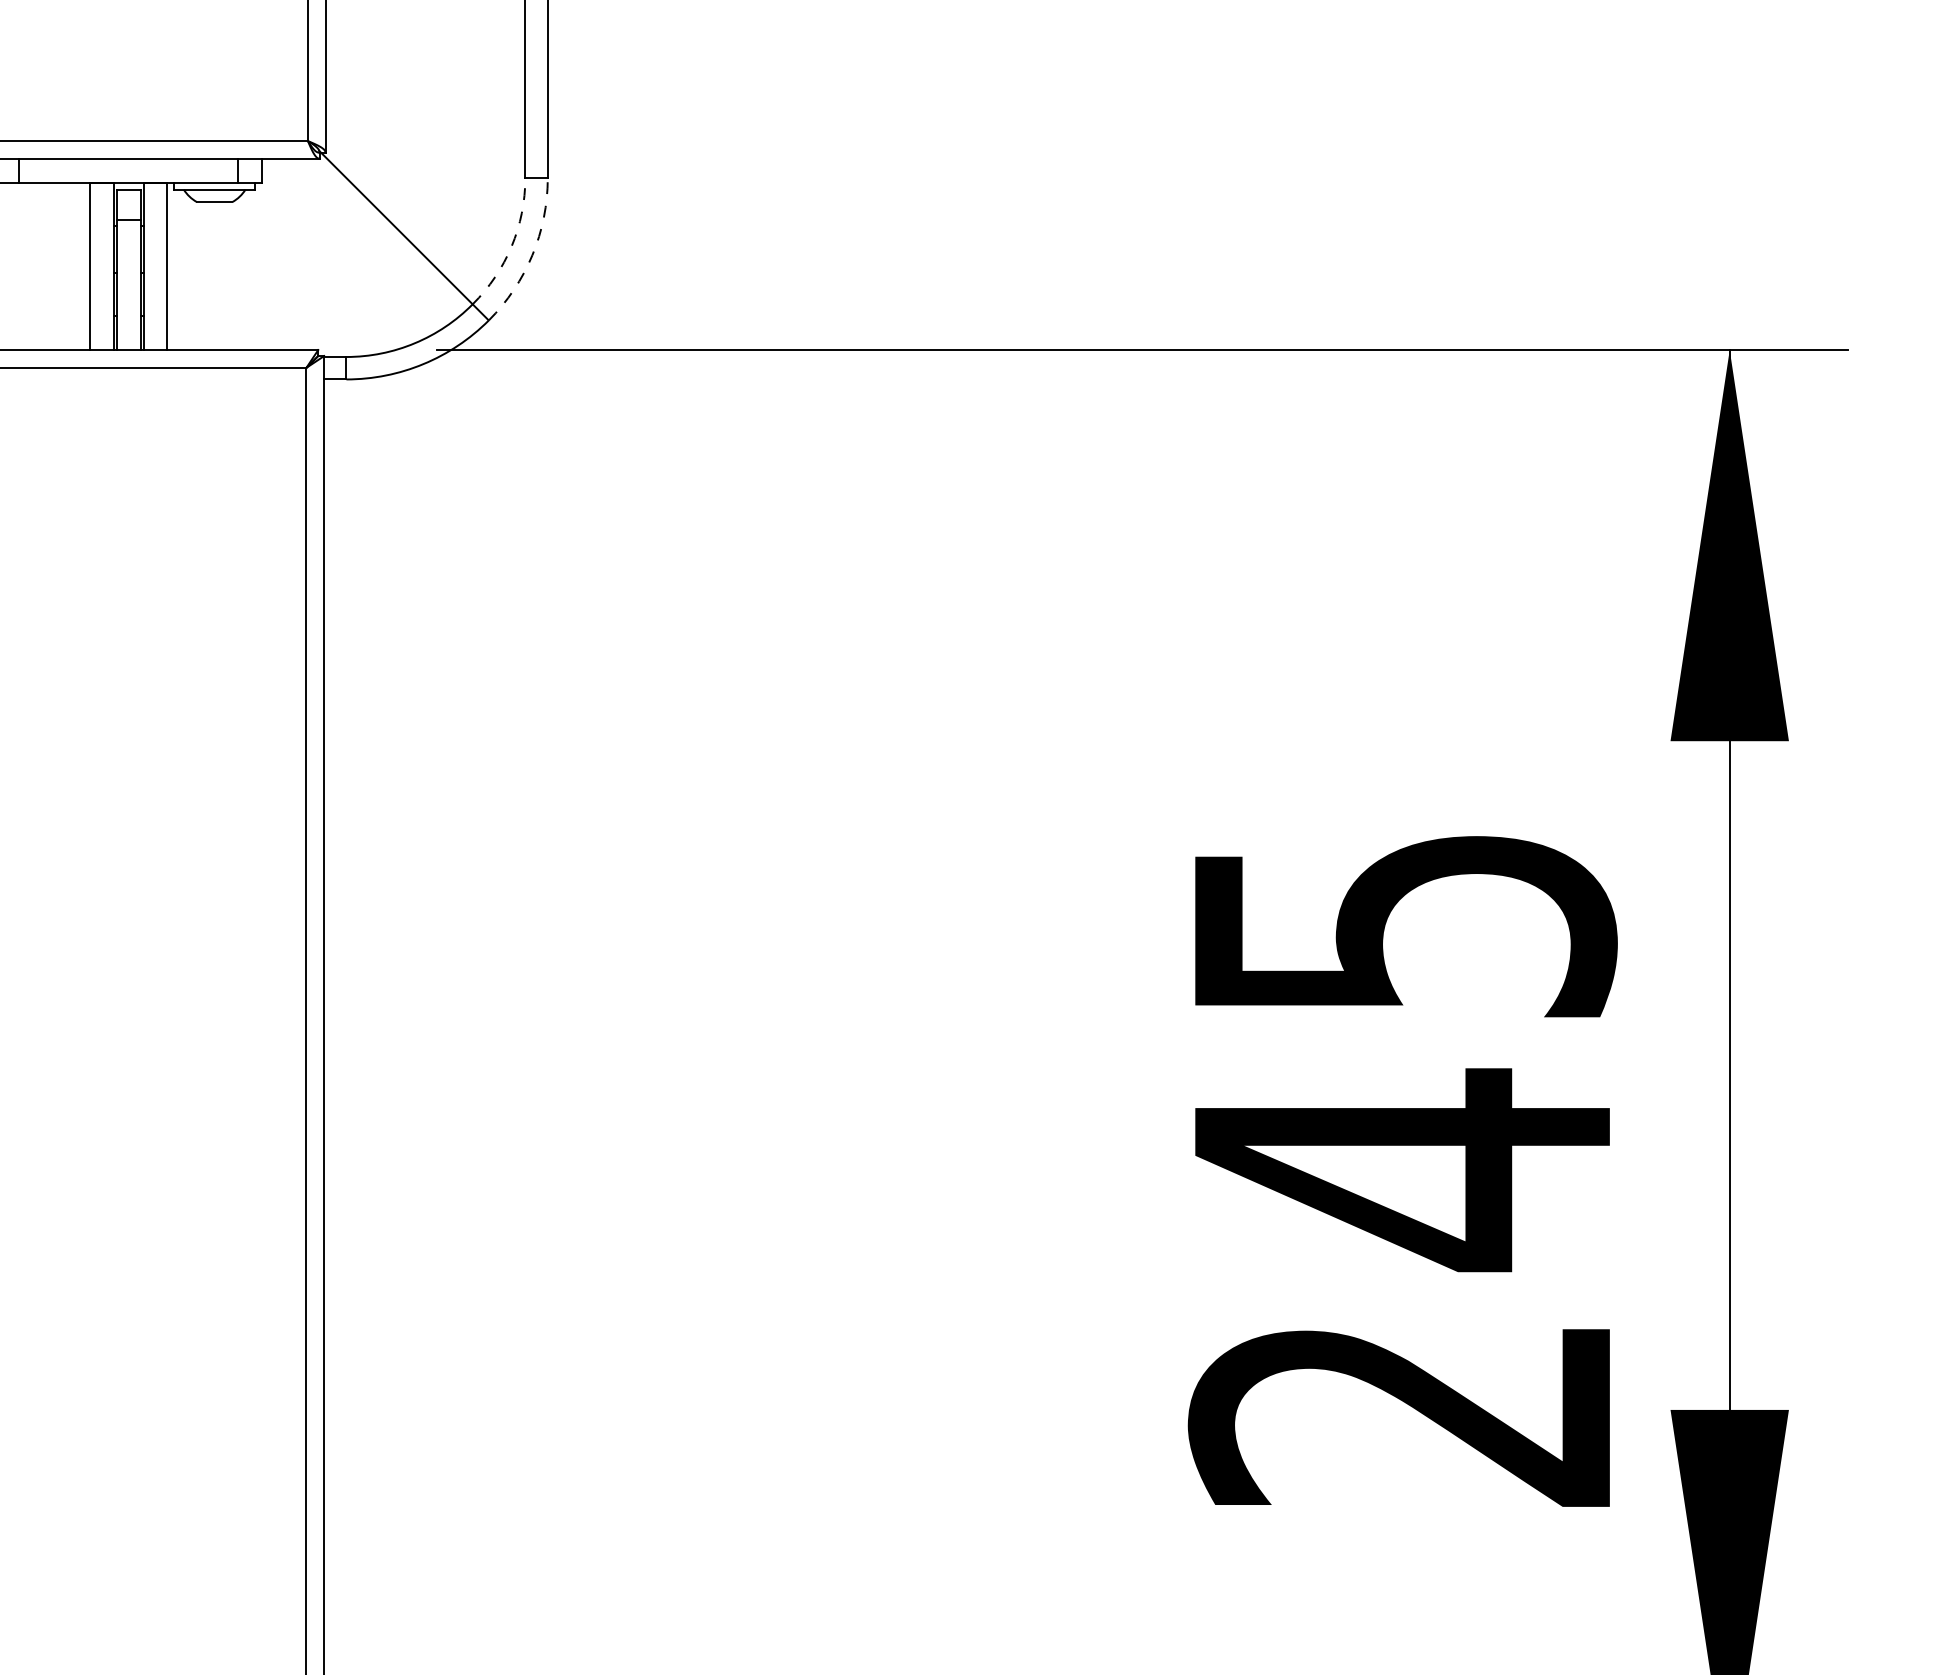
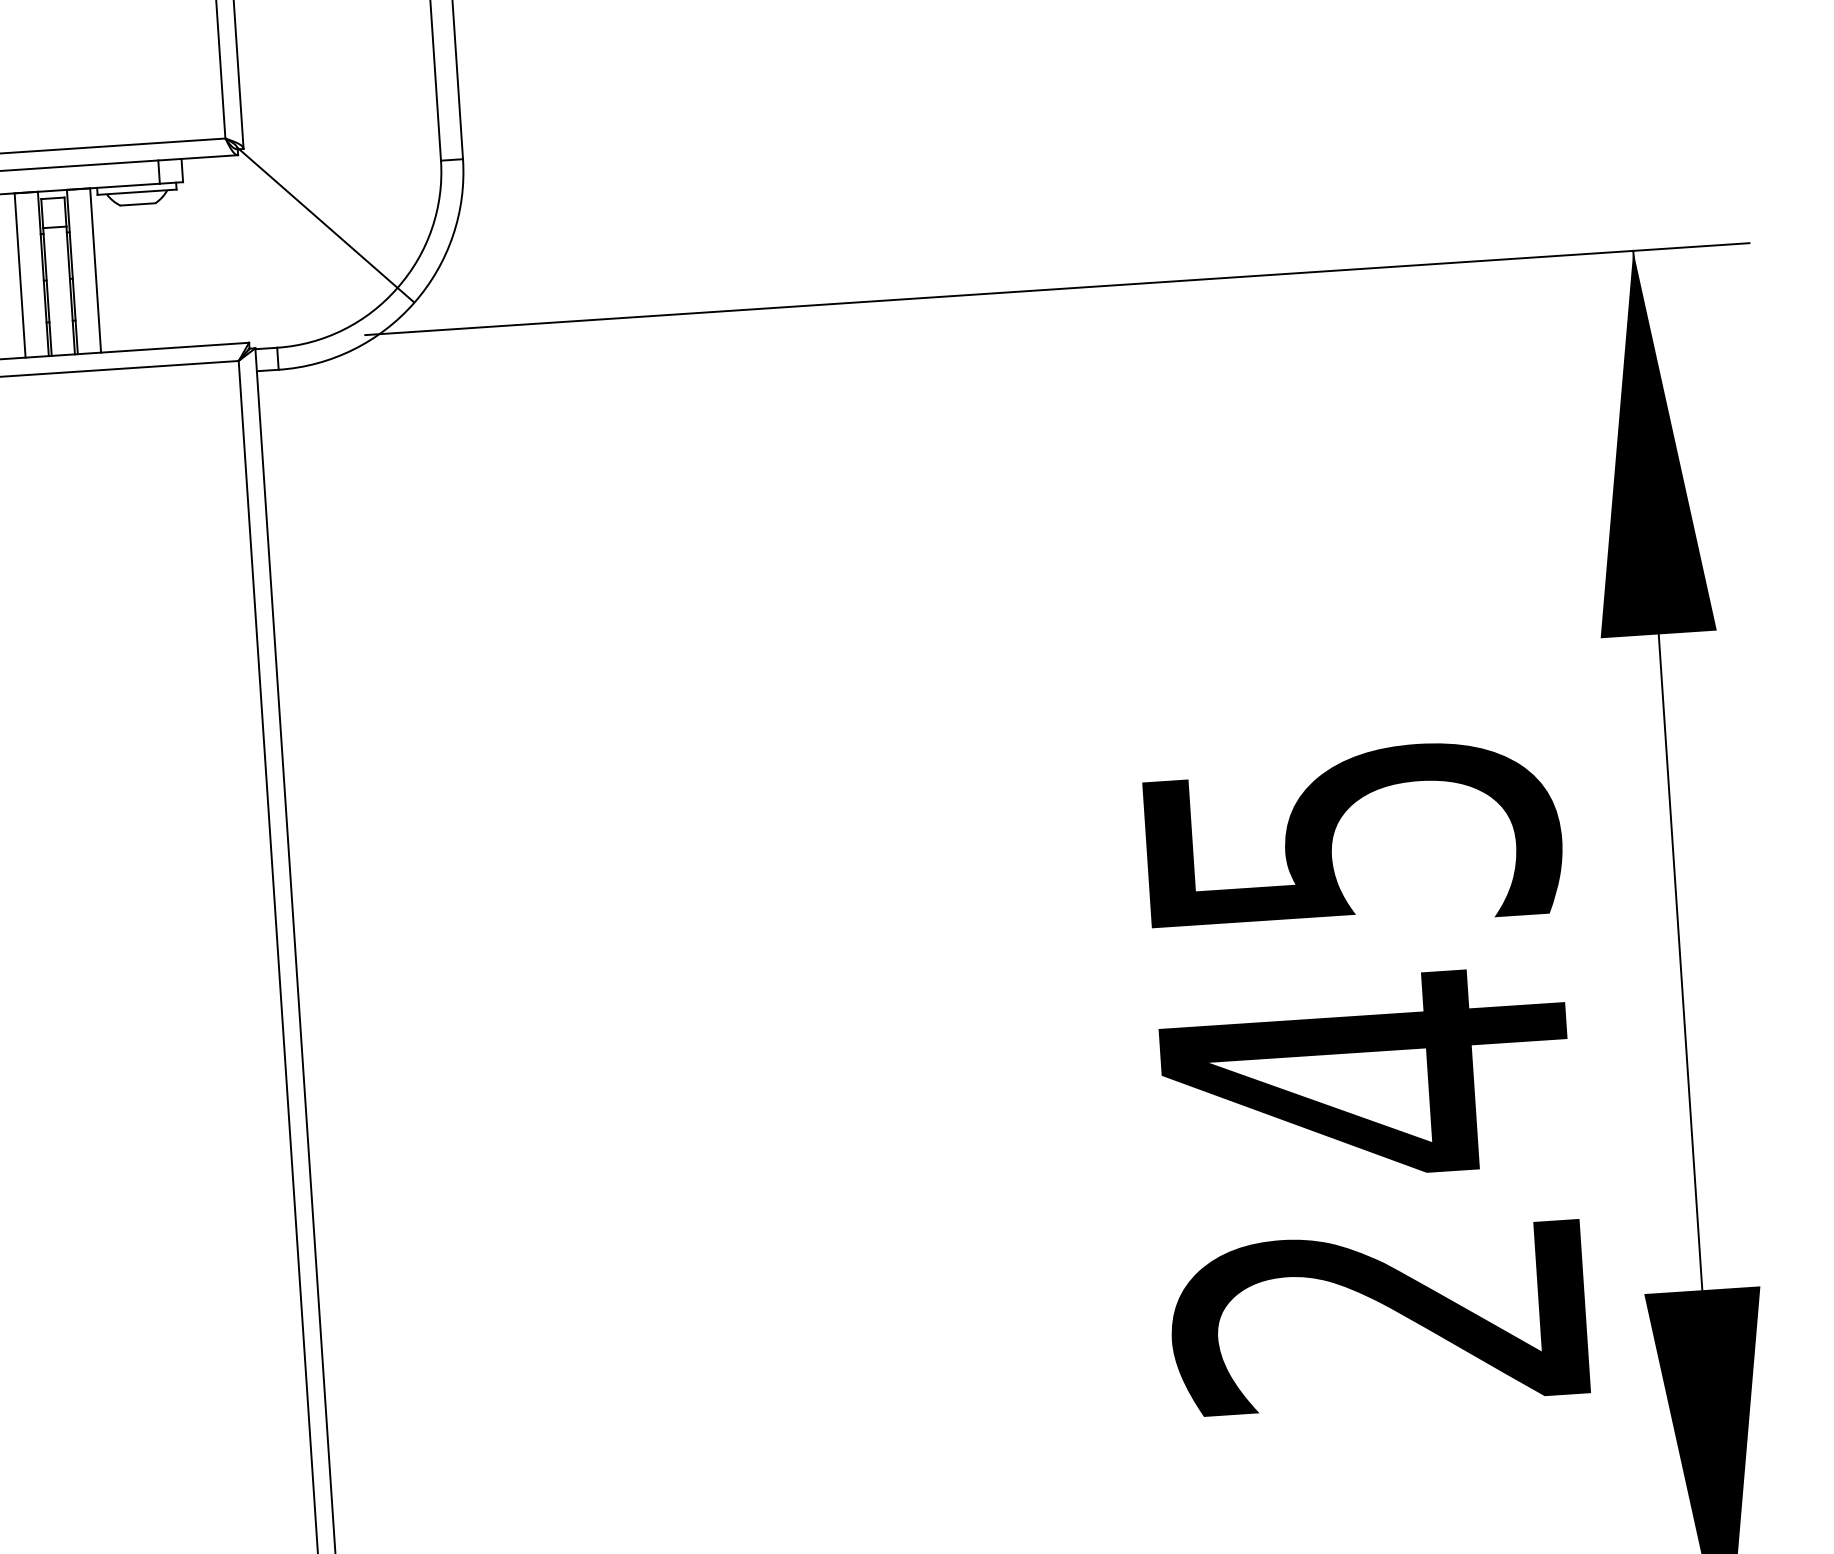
arc: (511, 246) -> (431, 228), dashed -> solid
arc: (532, 255) -> (453, 236), dashed -> solid

